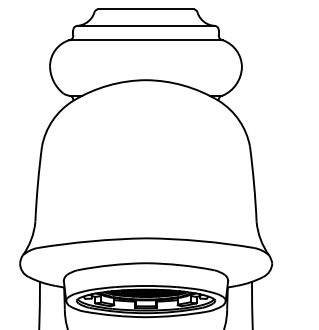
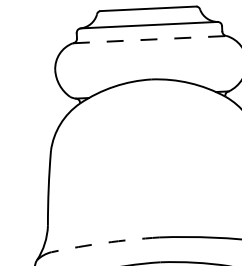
line: (146, 40) -> (150, 39), solid -> dashed
arc: (91, 241) -> (104, 243), solid -> dashed

